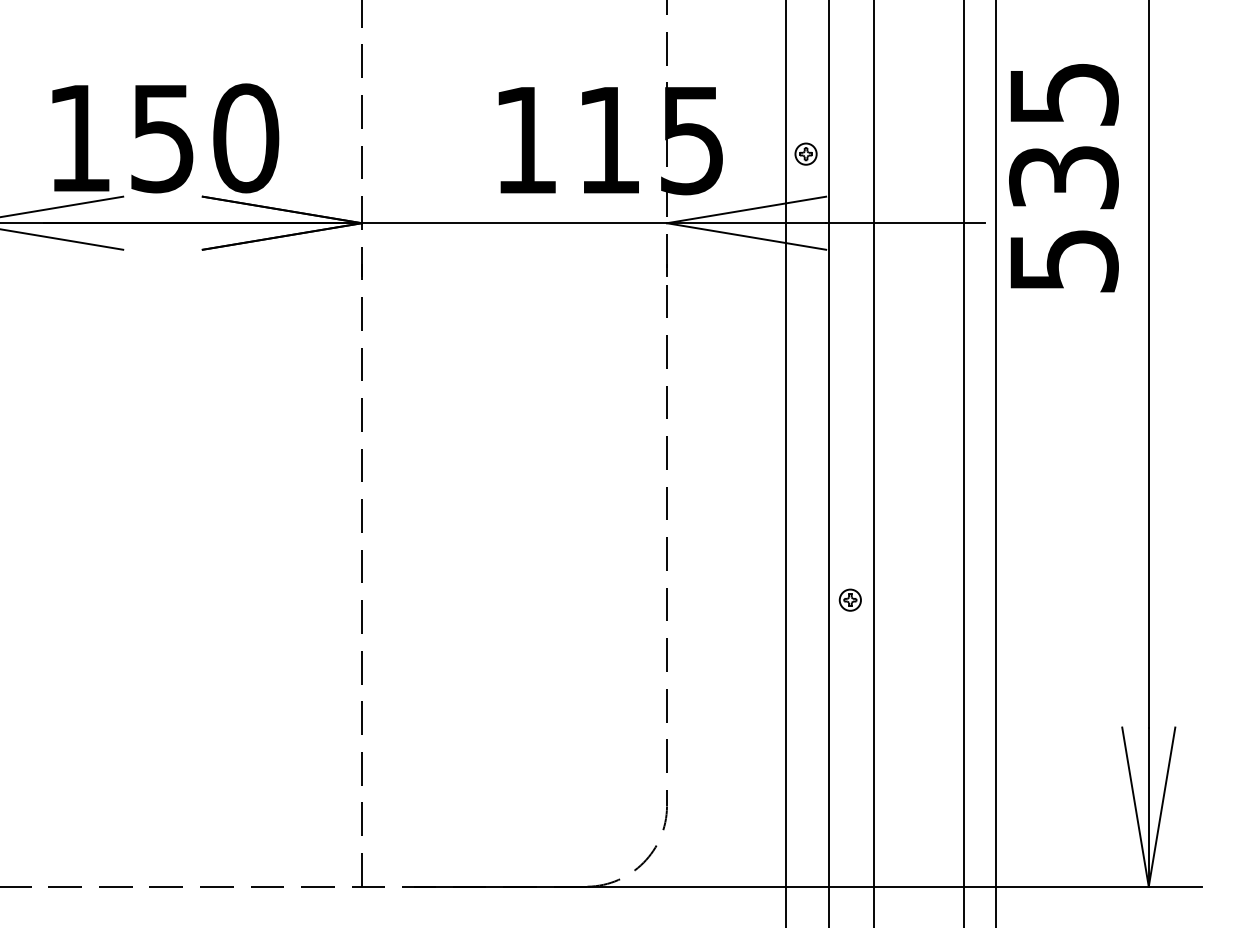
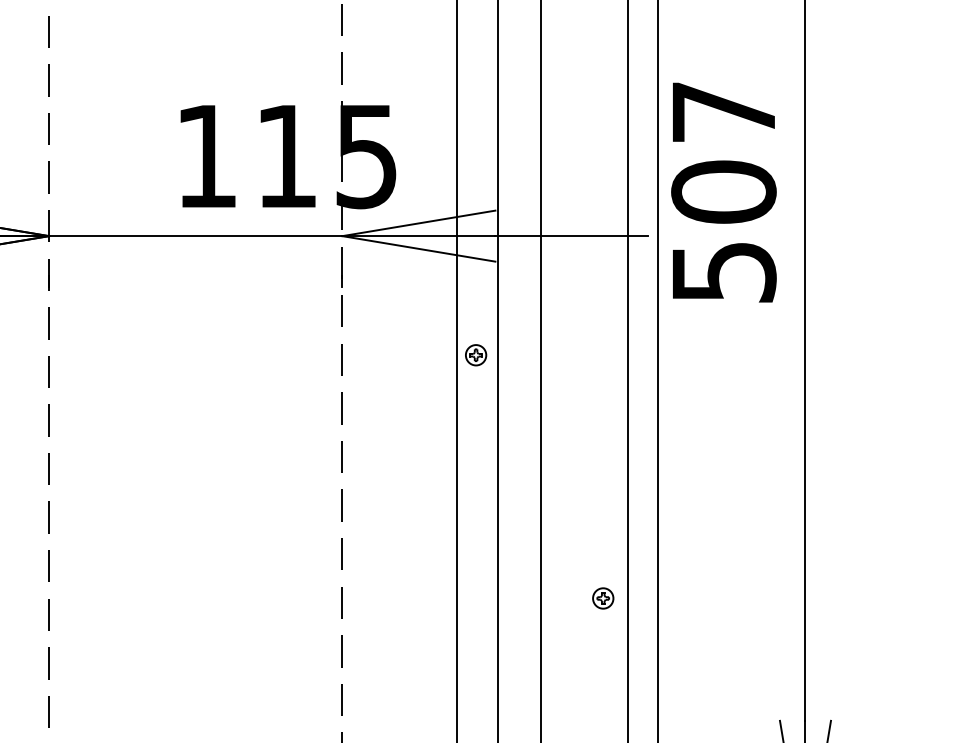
text: (1063, 136) -> (723, 152), 535 -> 507
part: (805, 153) -> (475, 354), moved
part: (849, 599) -> (602, 597), moved

